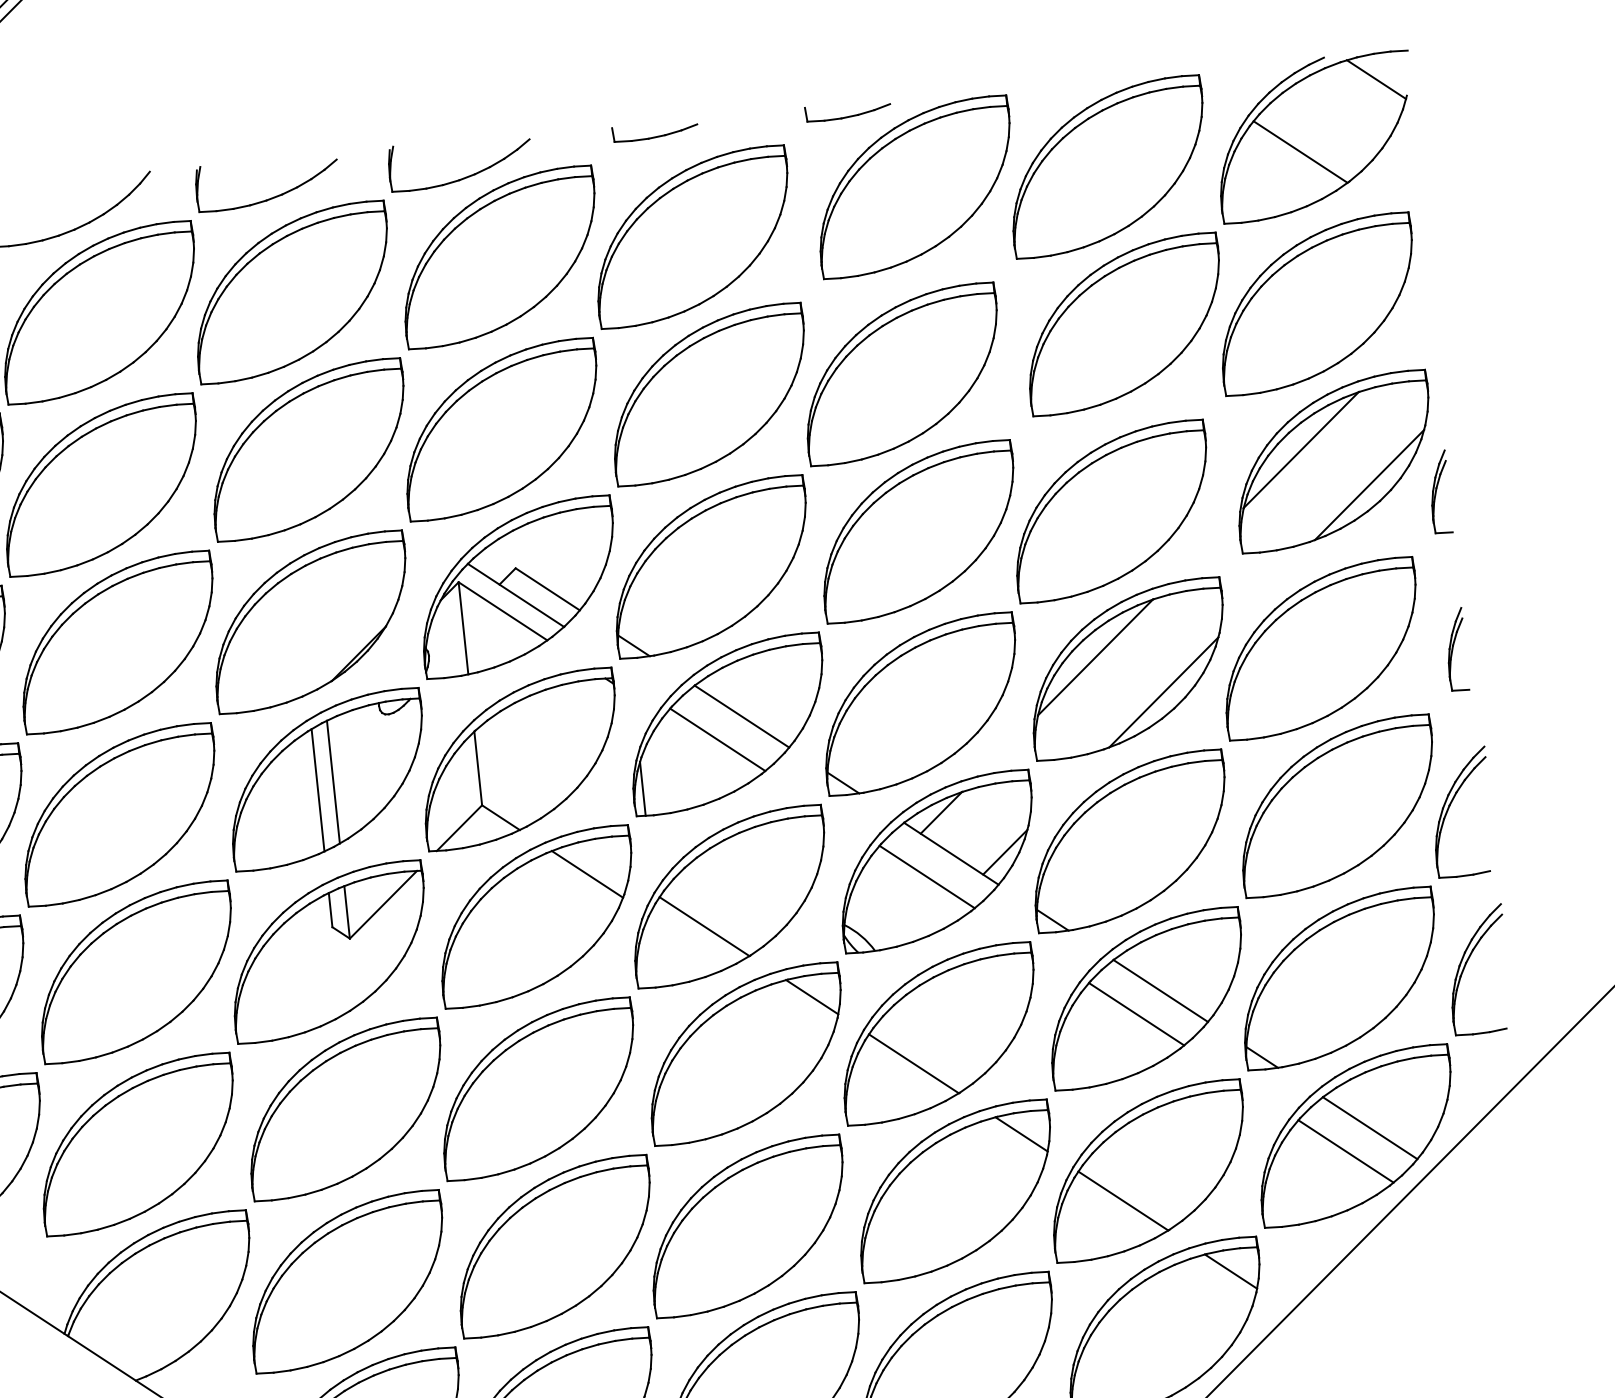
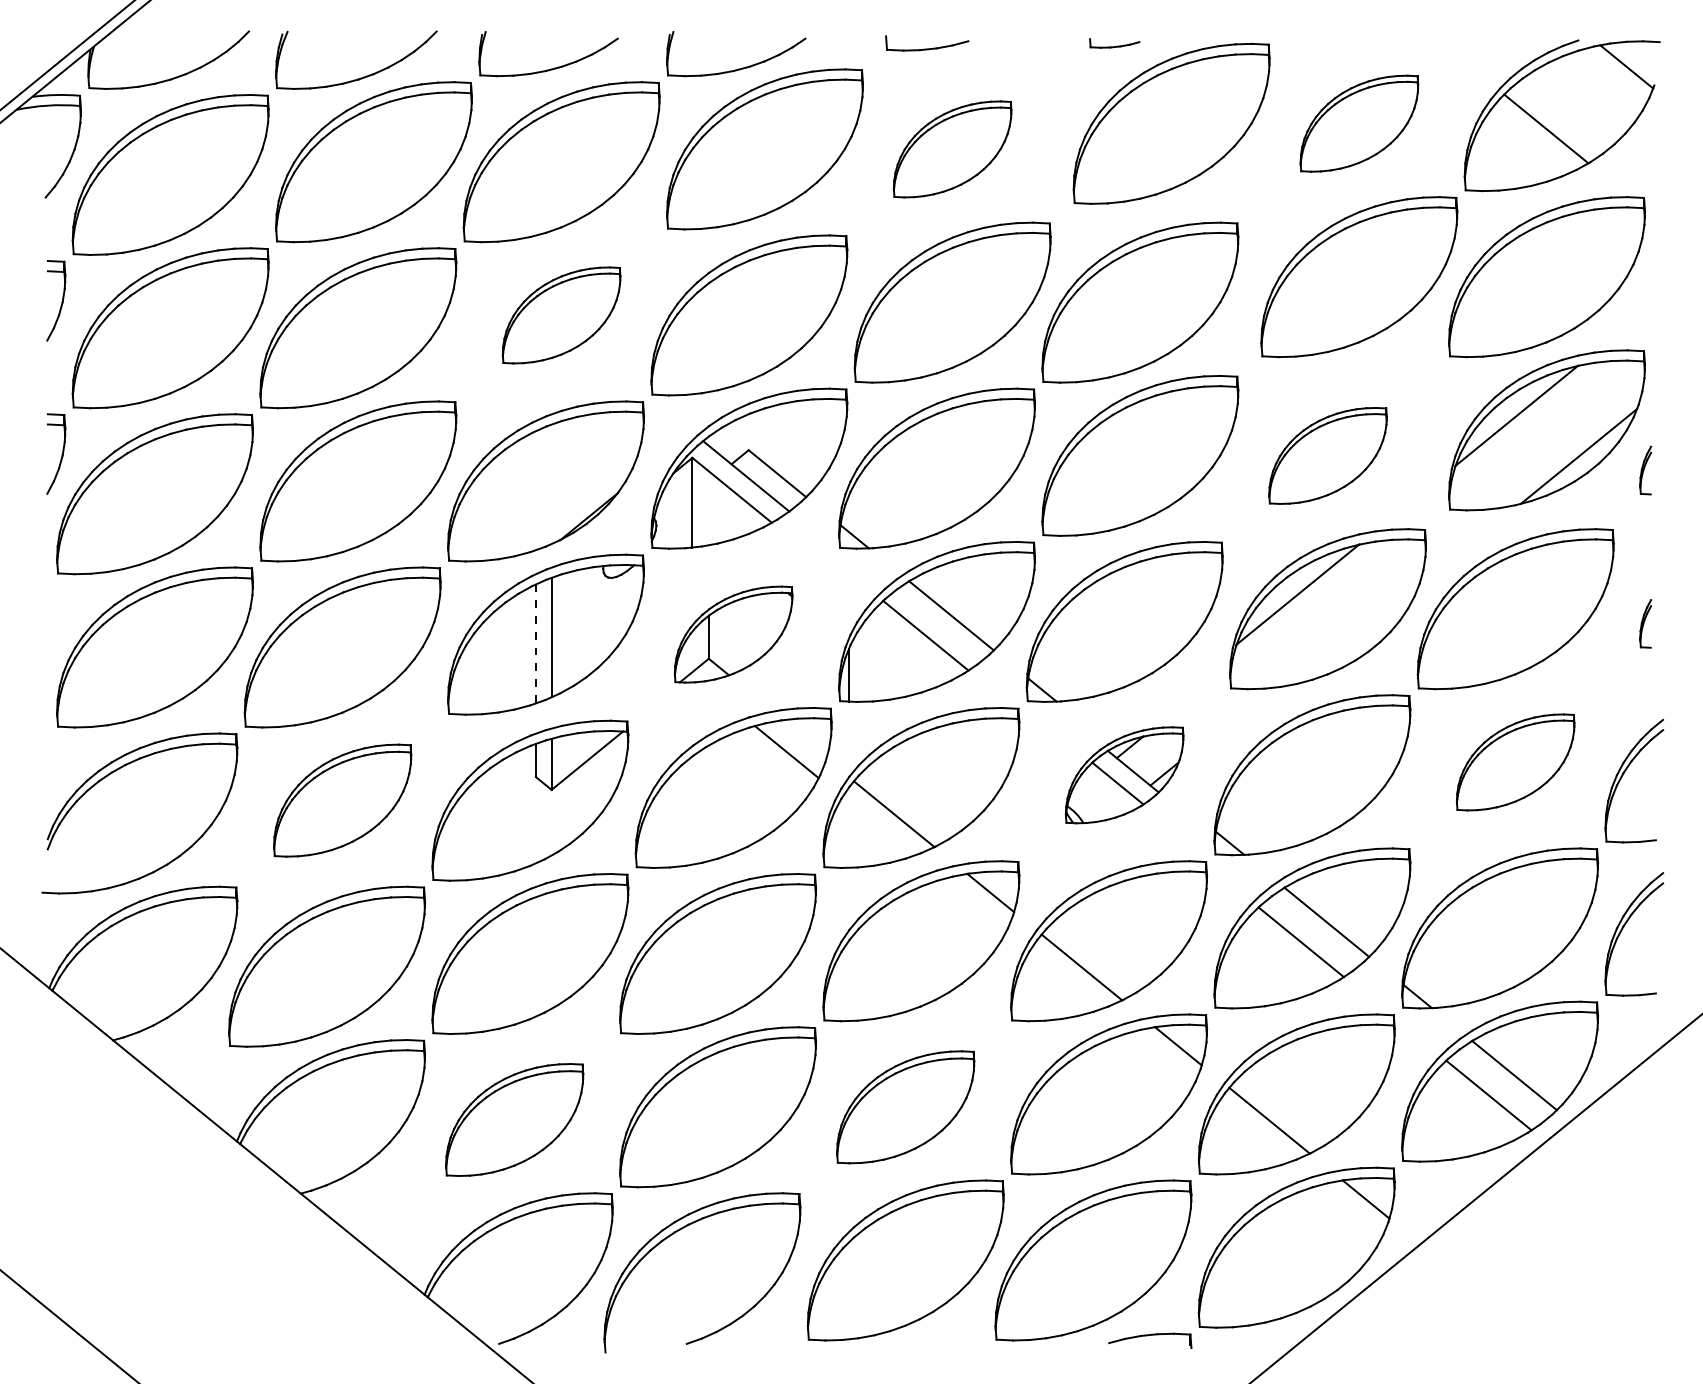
part: (847, 110) -> (1114, 43), size x0.6
part: (1108, 166) -> (1359, 123), size x0.6
part: (692, 237) -> (952, 149), size x0.6
part: (308, 450) -> (561, 315), size x0.6
part: (1439, 492) -> (1645, 470), size x0.6
part: (1111, 511) -> (1327, 455), size x0.6
part: (1455, 649) -> (1645, 623), size x0.6
line: (1163, 691) -> (1359, 634), removed
part: (519, 759) -> (733, 634), size x0.6
line: (317, 789) -> (535, 643), solid -> dashed
part: (1337, 806) -> (1515, 762), size x0.6
part: (936, 861) -> (1124, 775), size x0.6
part: (136, 972) -> (342, 800), size x0.7
part: (747, 1226) -> (905, 1107), size x0.7
part: (347, 1281) -> (514, 1119), size x0.7

